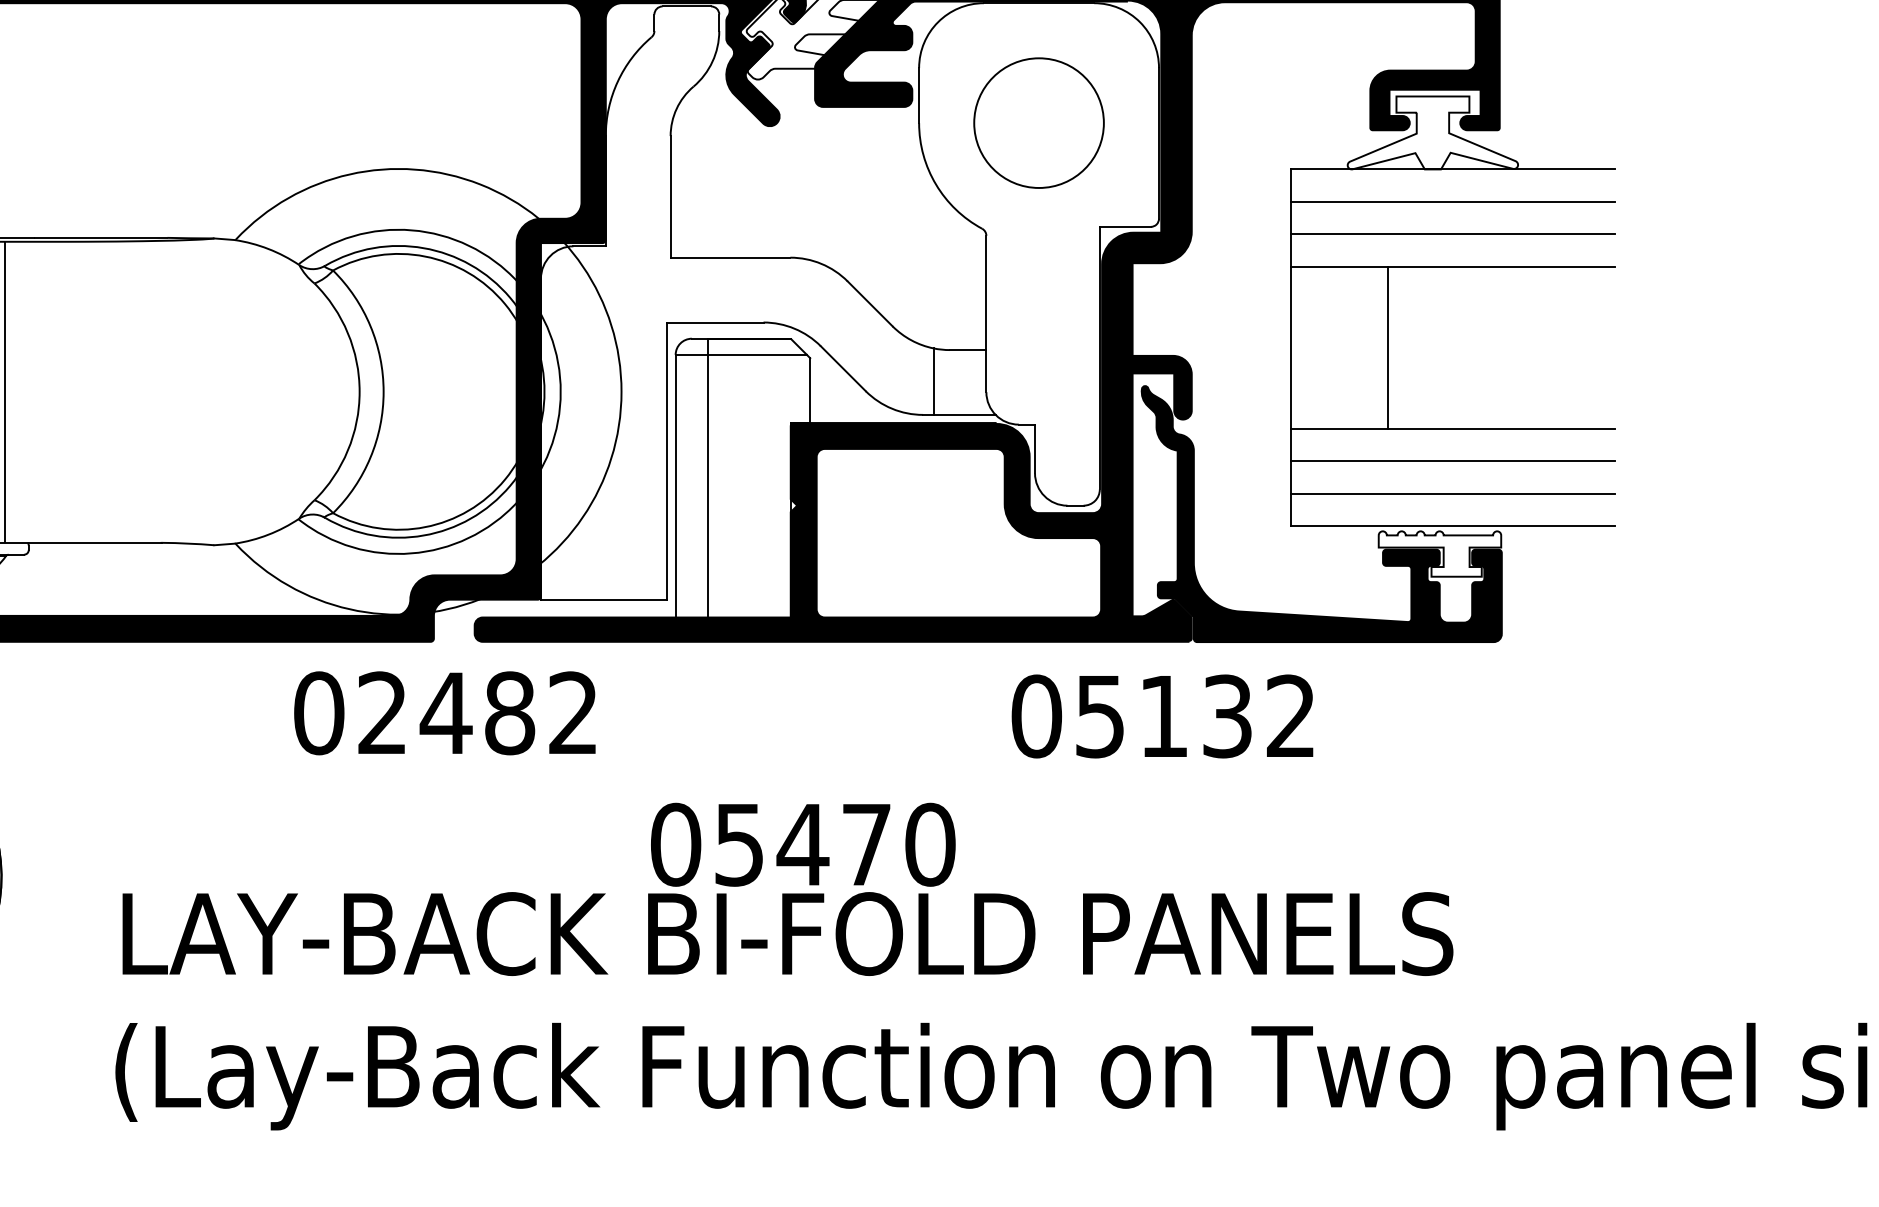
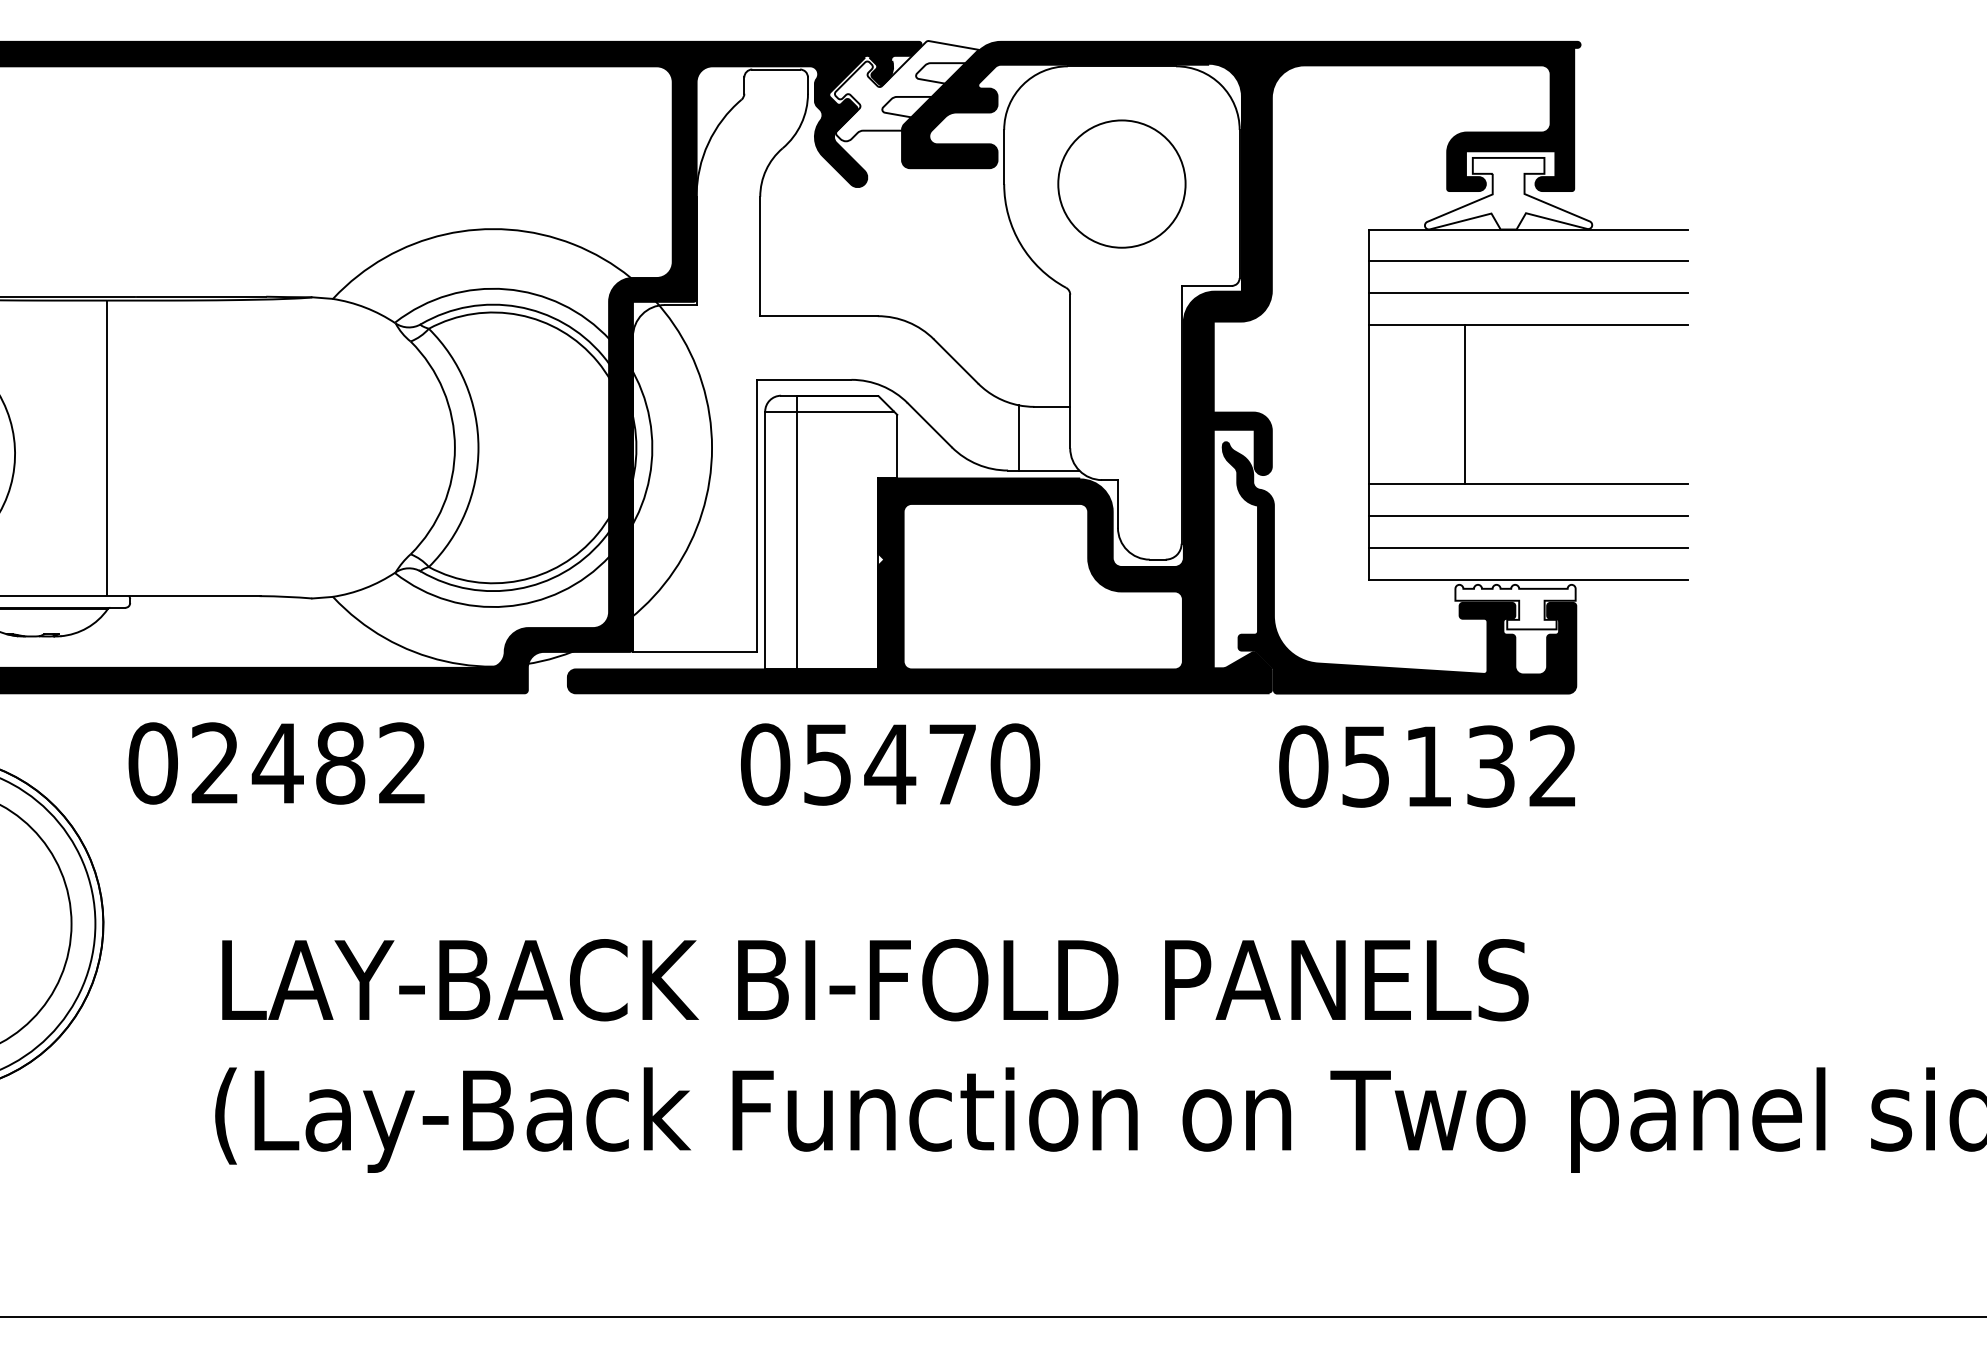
text: (444, 713) -> (276, 763), moved
text: (1161, 716) -> (1426, 766), moved
text: (803, 844) -> (890, 764), moved

